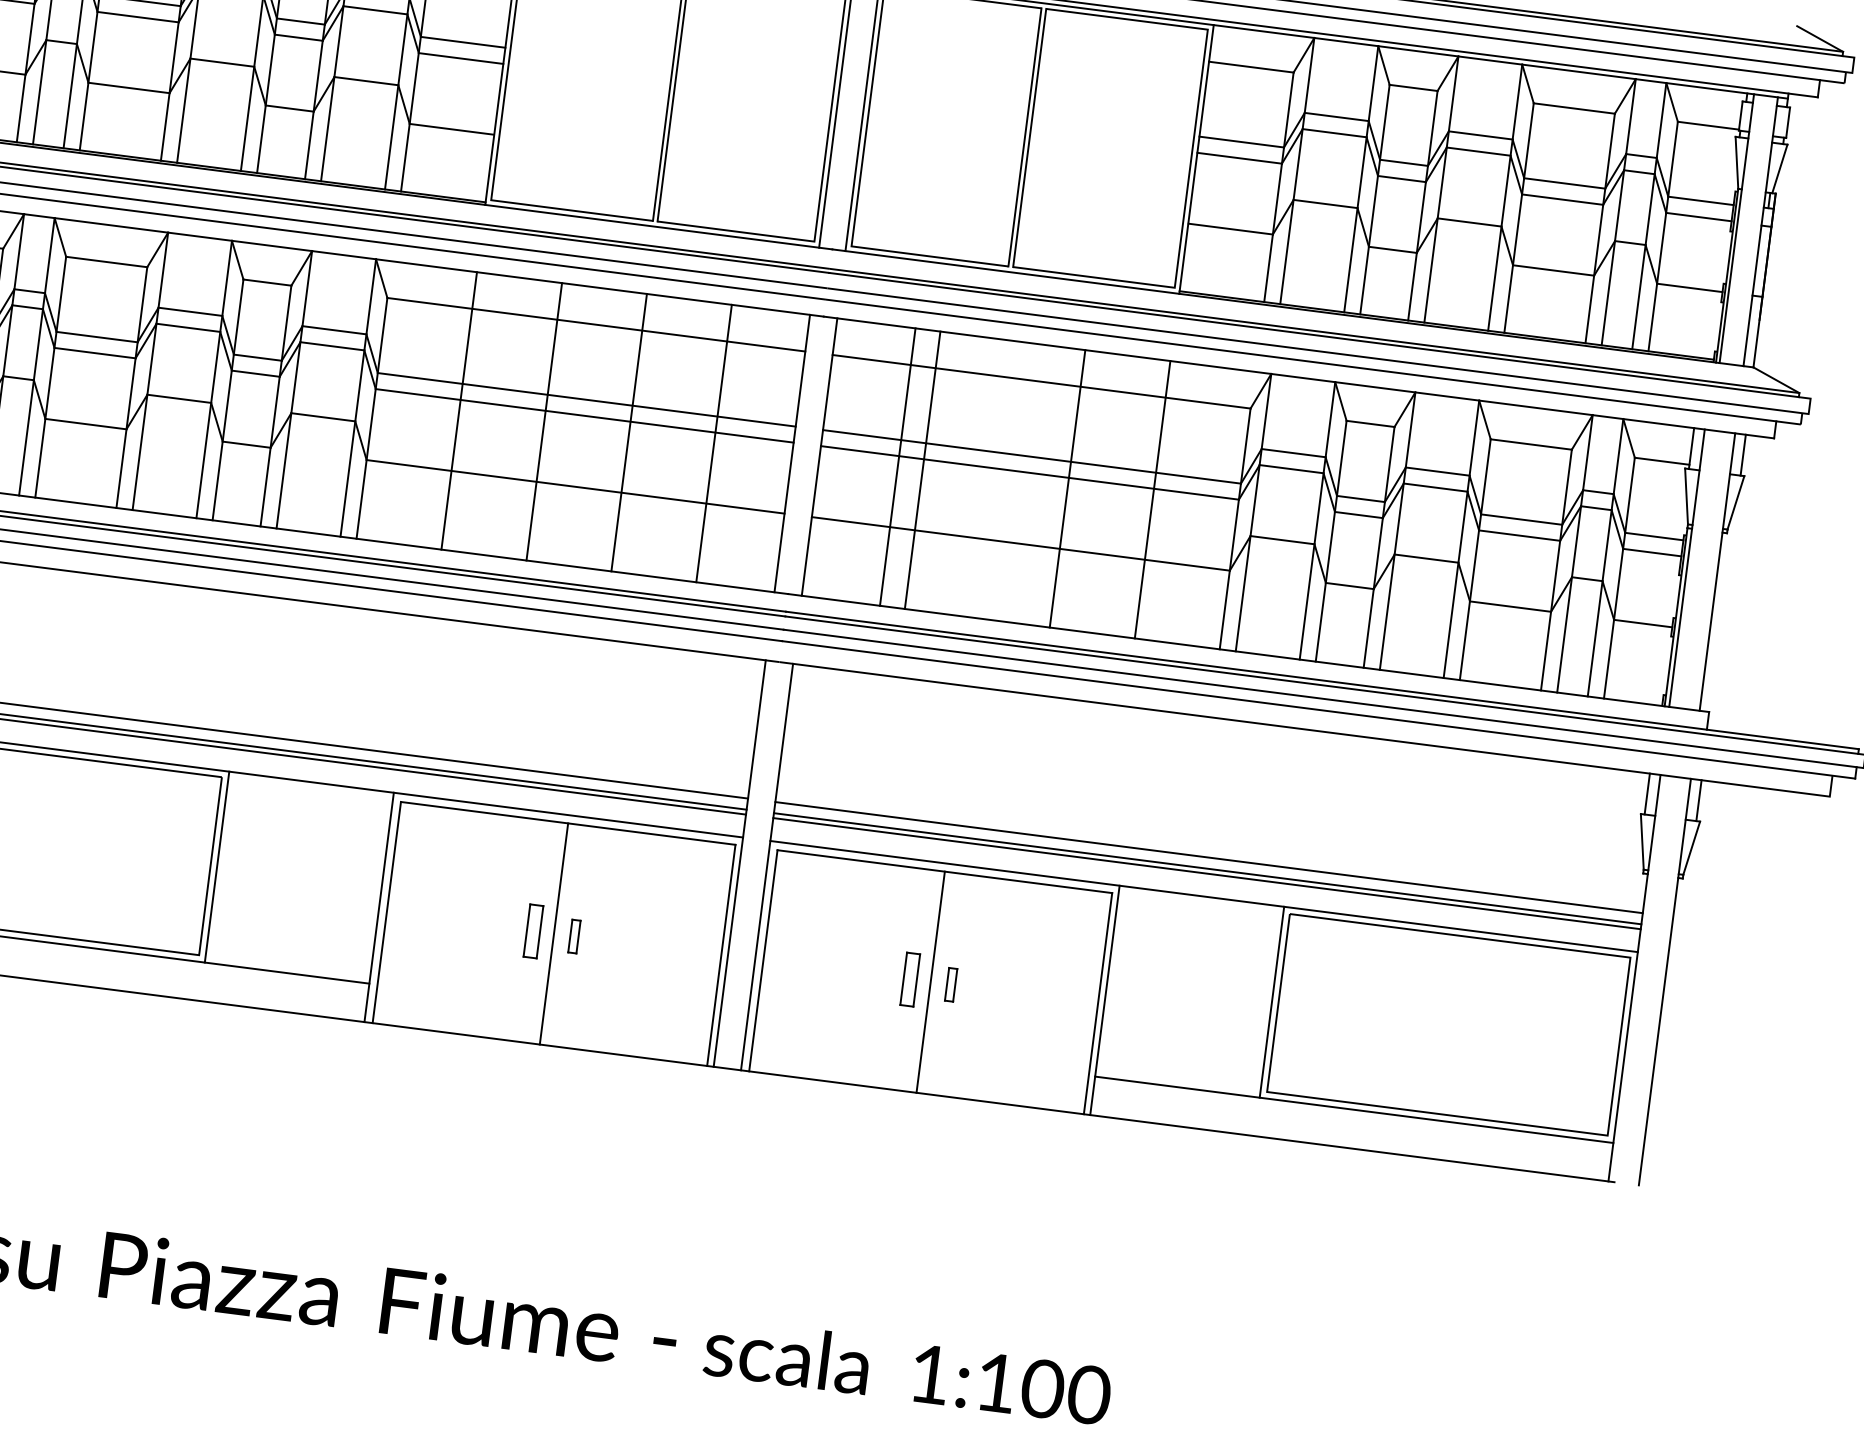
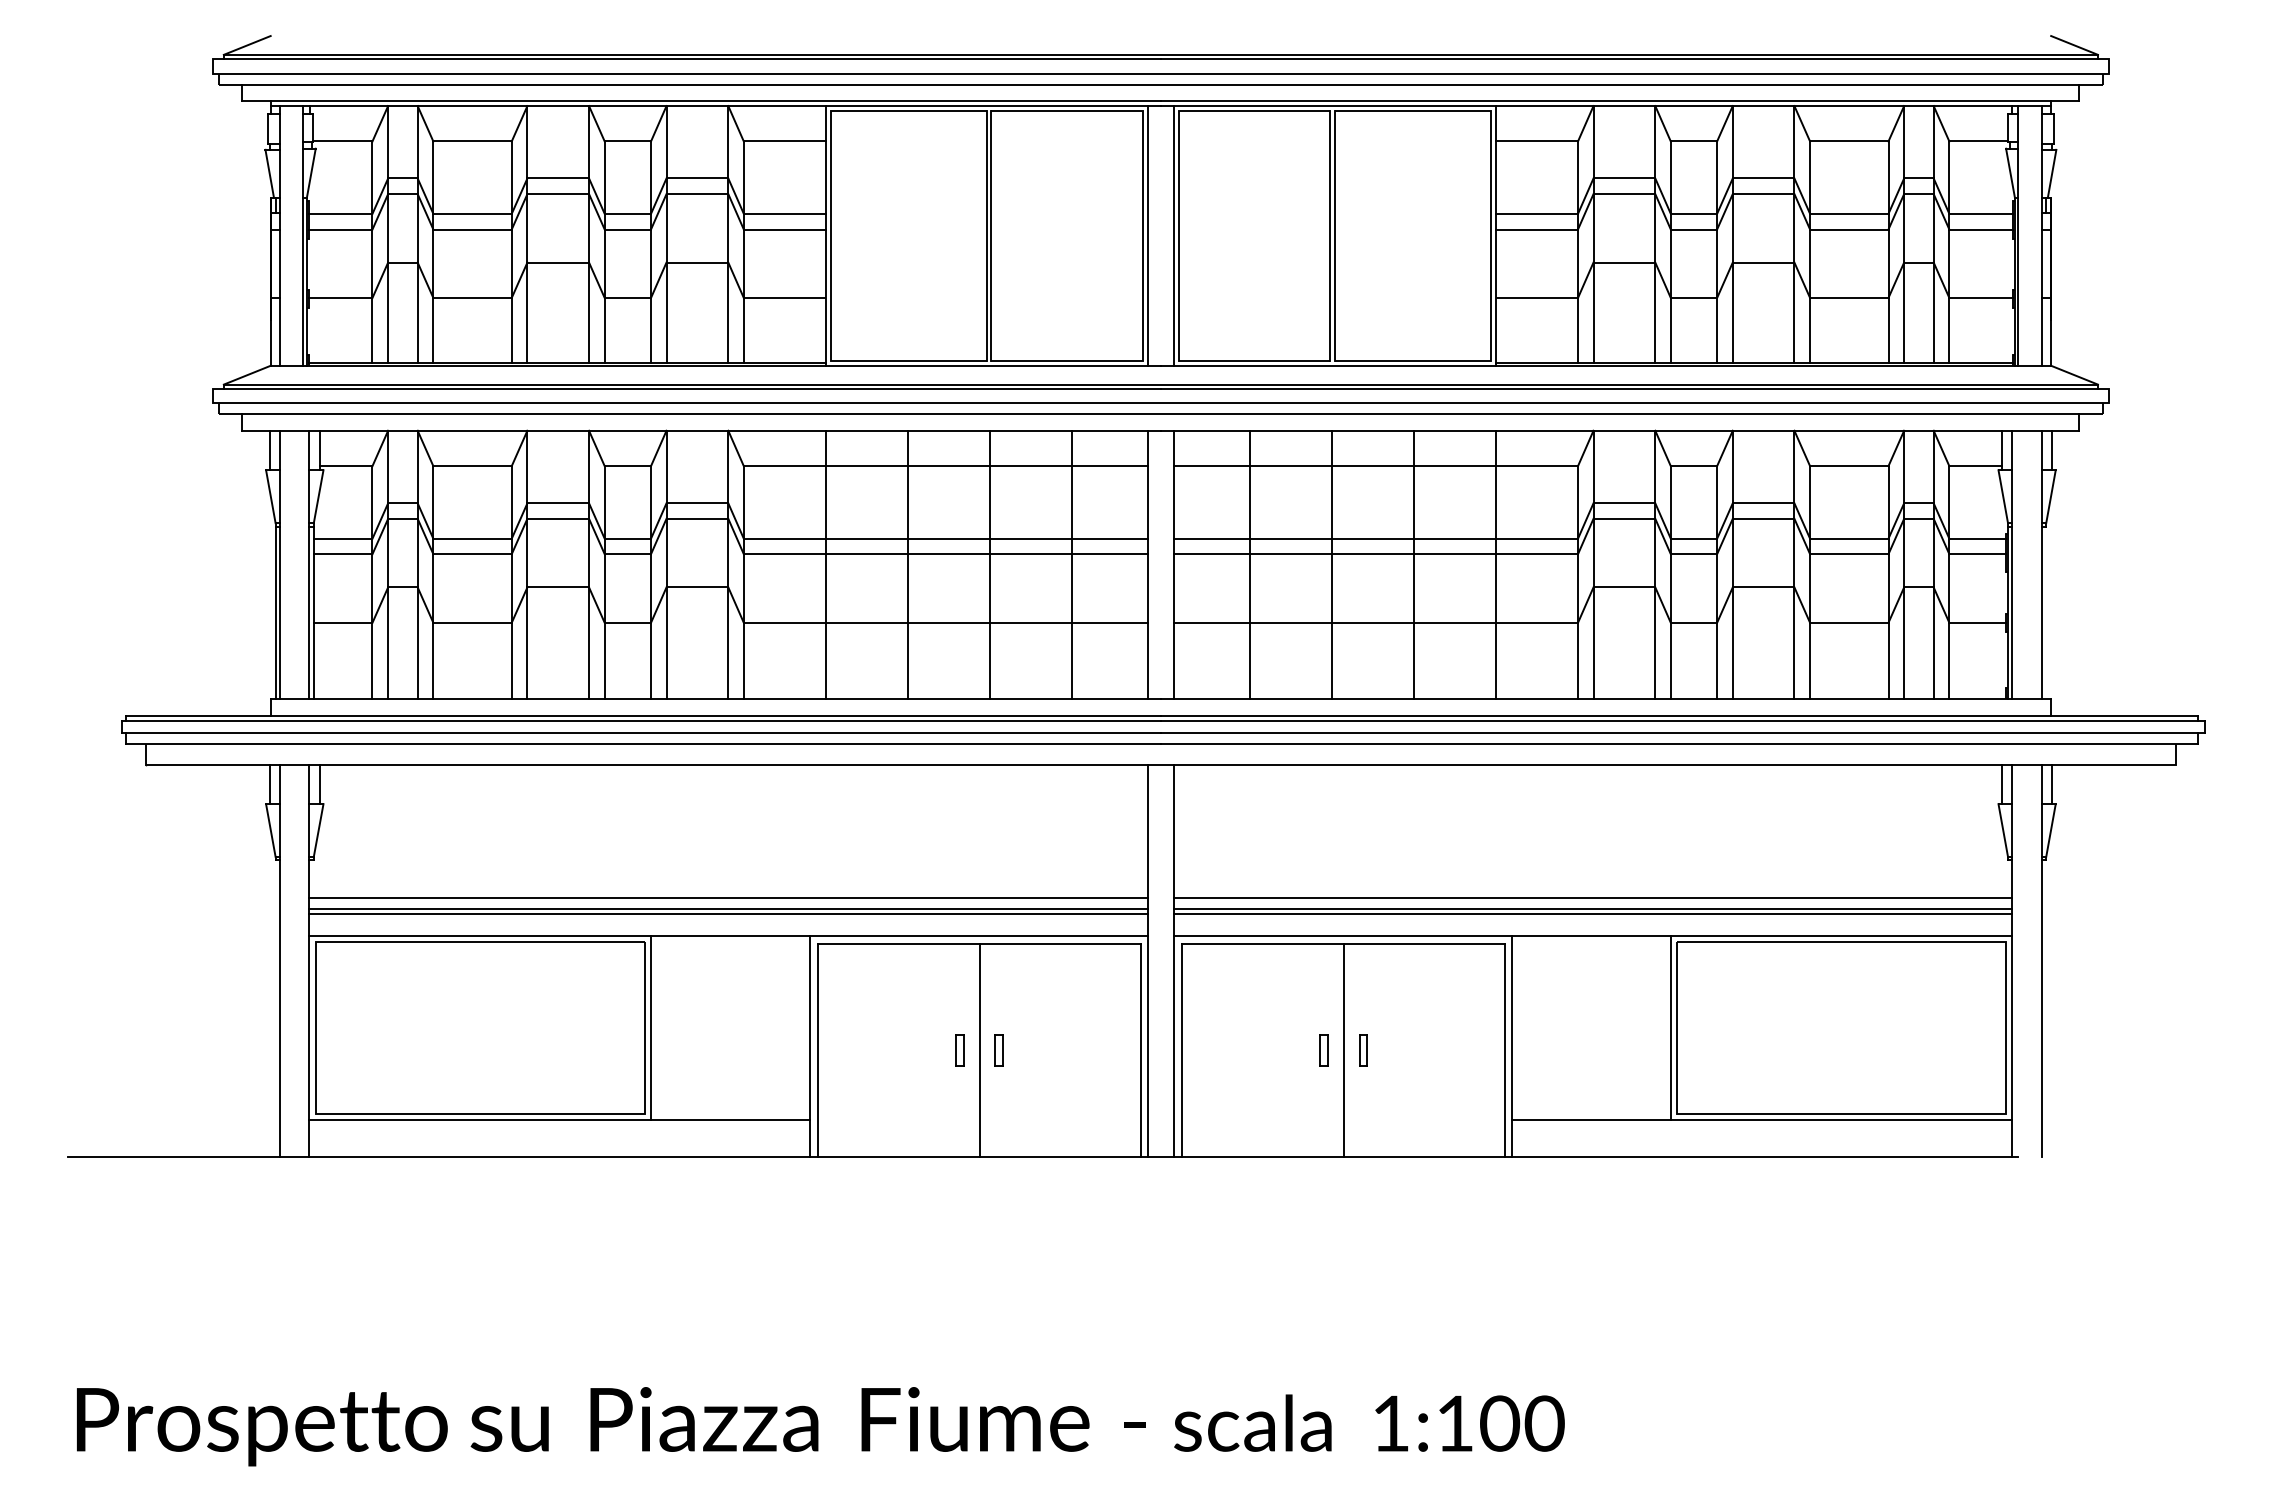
line: (922, 469) -> (1331, 564), moved
part: (533, 931) -> (959, 1050), size x0.62
part: (909, 979) -> (1323, 1050), size x0.62

